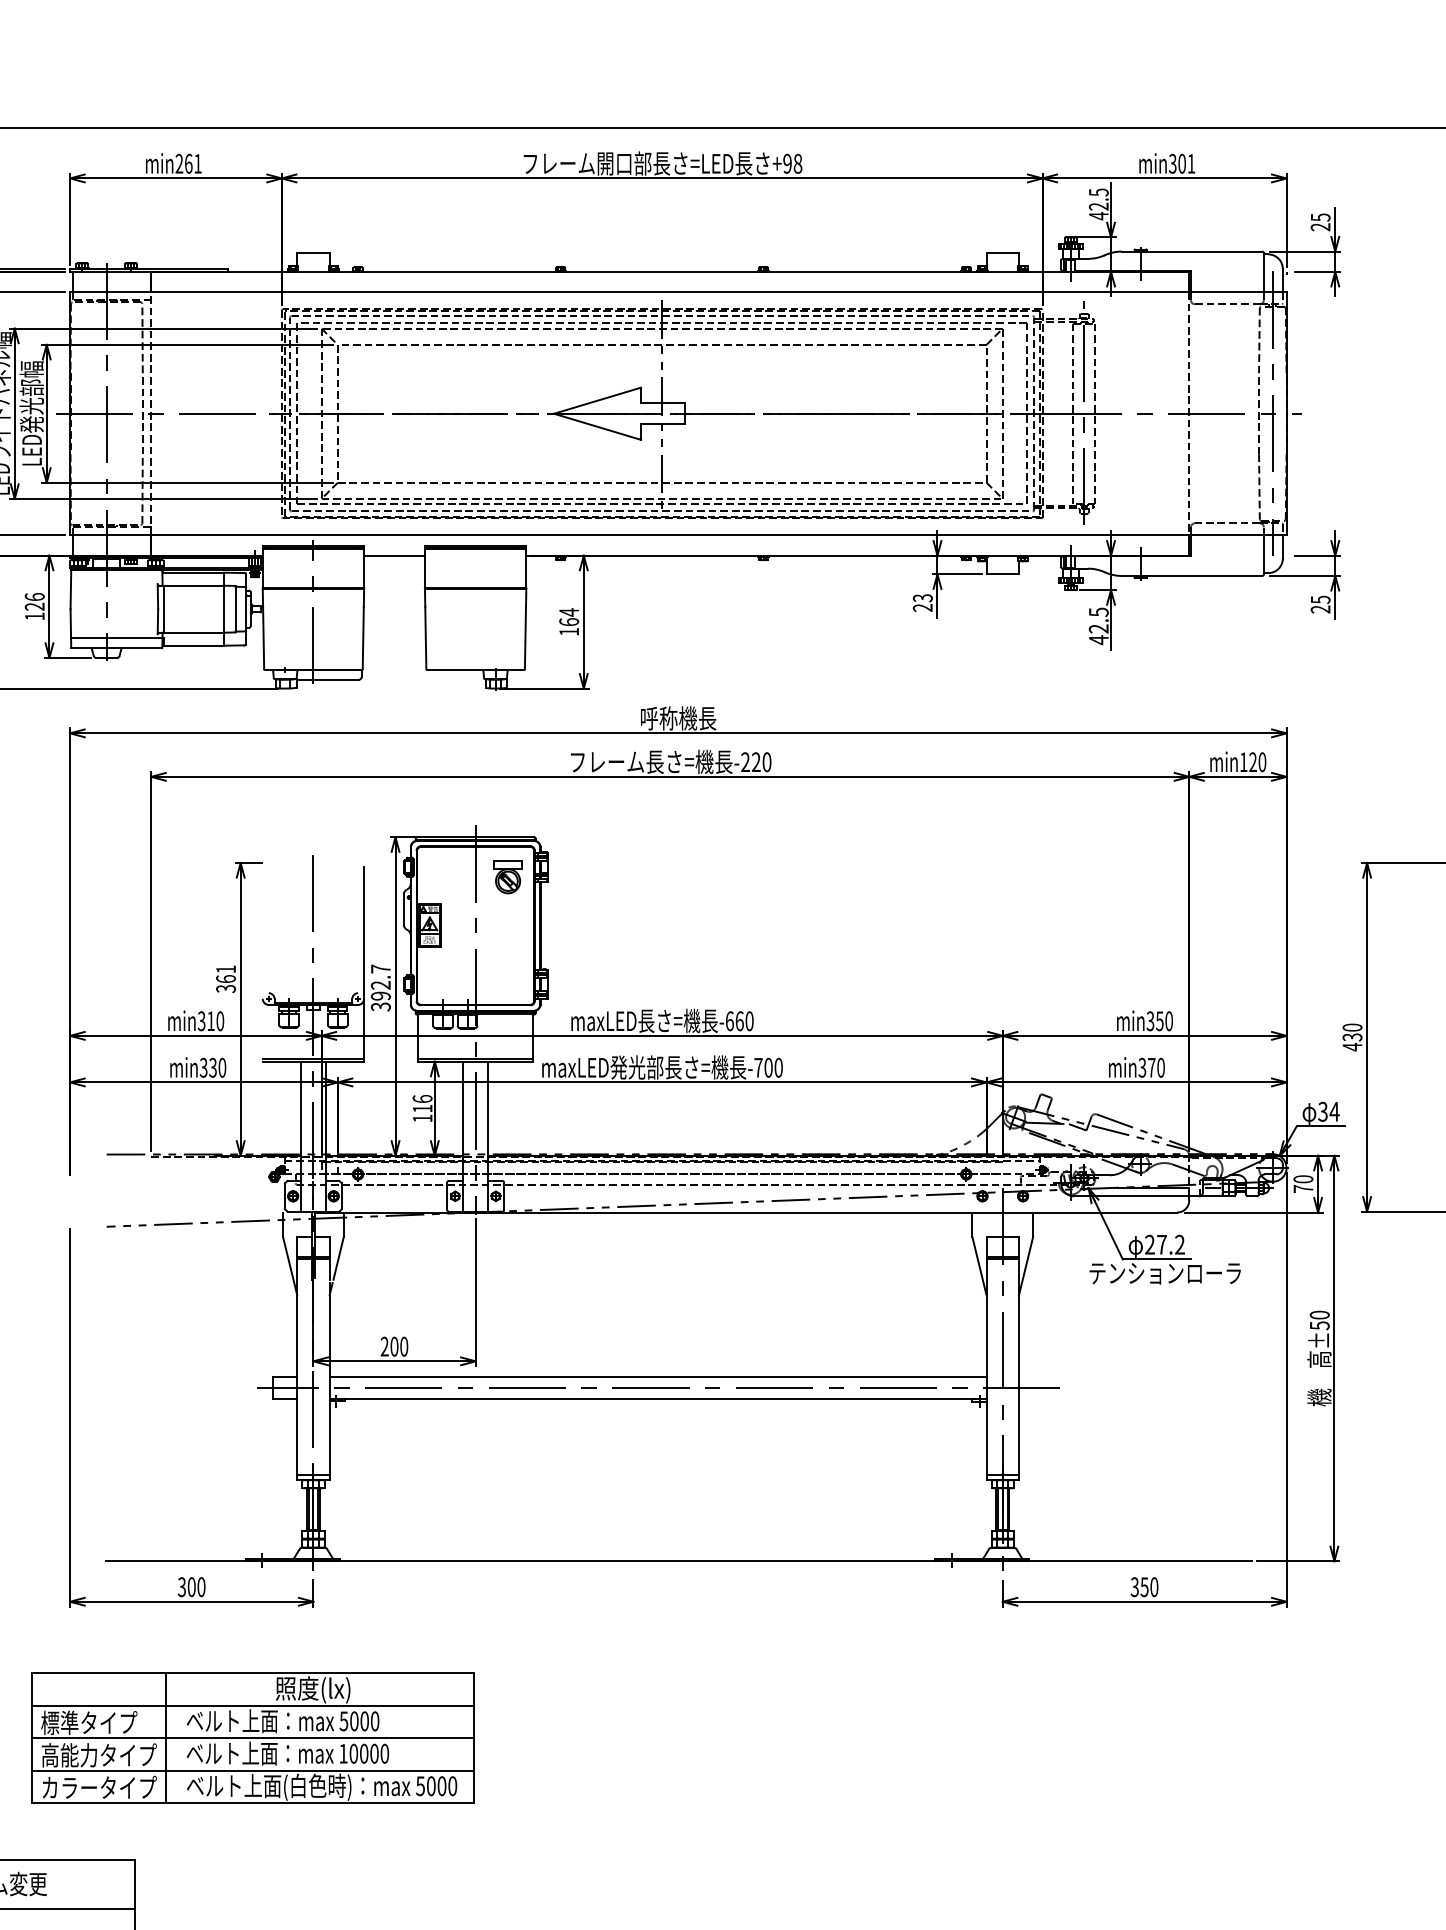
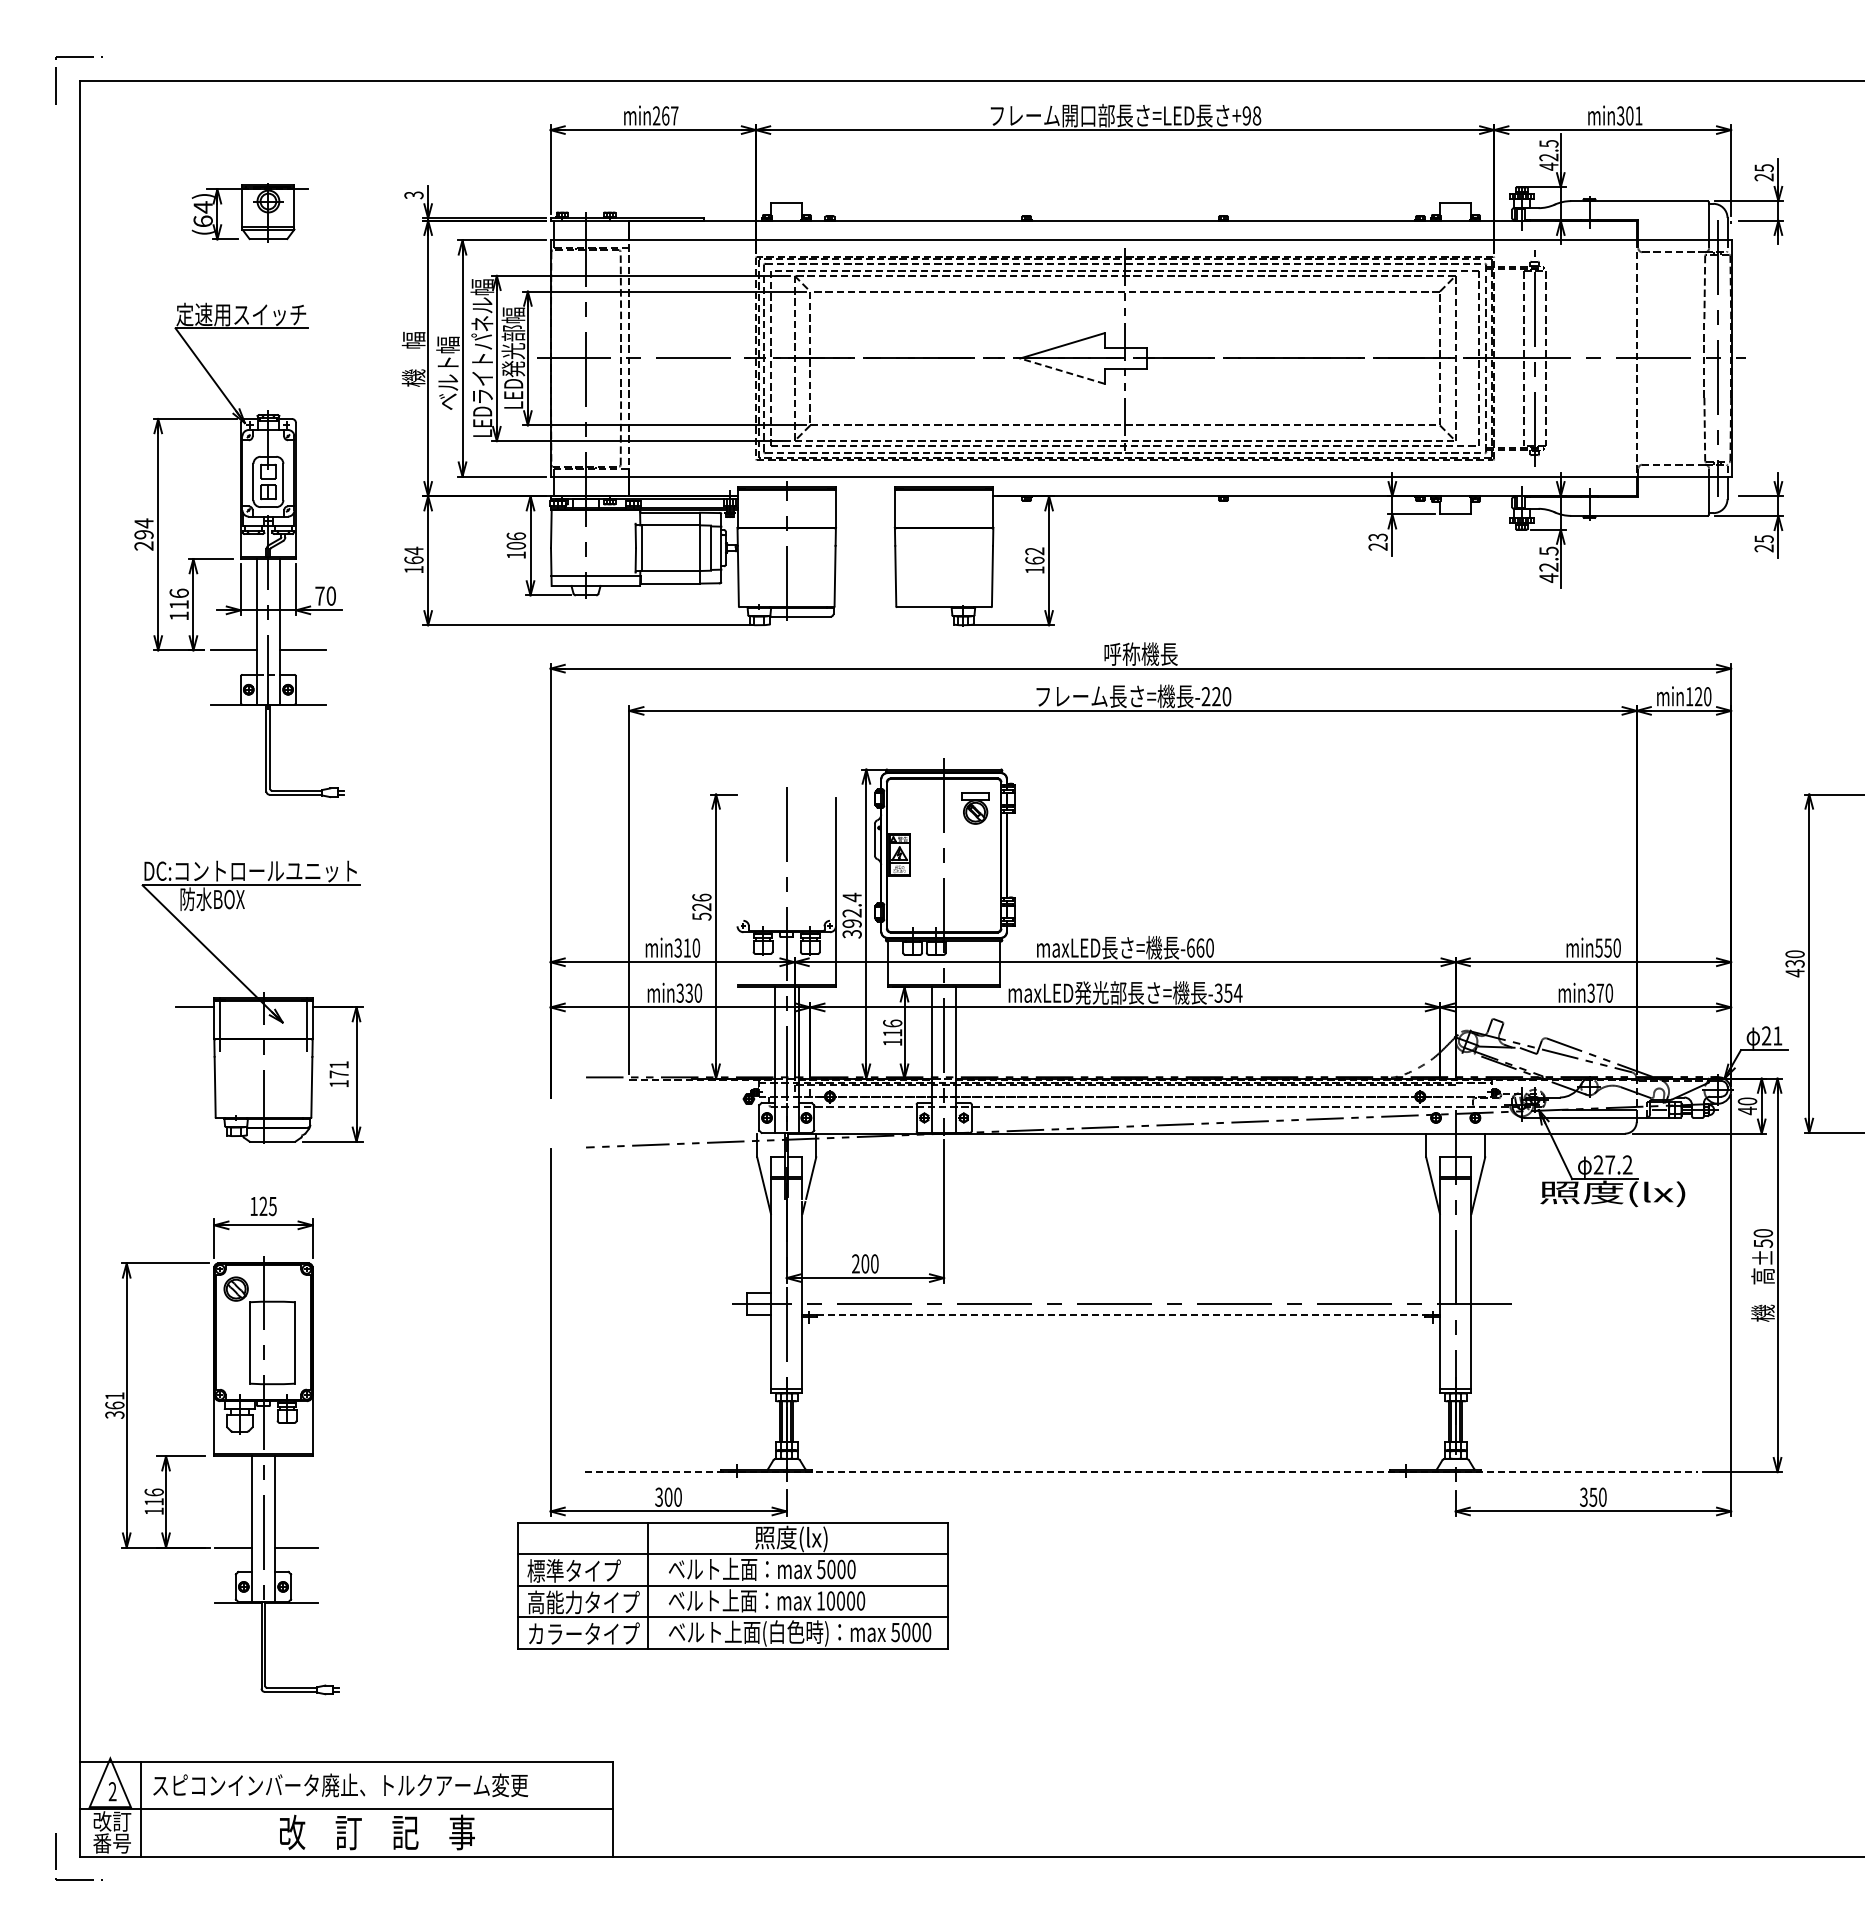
text: (197, 163) -> (674, 115), min261 -> min267
line: (596, 427) -> (1061, 371), solid -> dashed
line: (393, 555) -> (864, 496), removed
text: (35, 606) -> (516, 545), 126 -> 106
text: (568, 612) -> (1034, 551), 164 -> 162
text: (380, 969) -> (851, 897), 392.7 -> 392.4
text: (225, 978) -> (701, 906), 361 -> 526
text: (1149, 1020) -> (1598, 947), min350 -> min550
text: (768, 1067) -> (1228, 992), -700 -> -354
text: (1328, 1111) -> (1771, 1035), 34 -> 21
text: (1303, 1188) -> (1747, 1110), 70 -> 40
text: (1165, 1274) -> (1613, 1193), テンションローラ -> 照度(lx)
line: (657, 1377) -> (1120, 1293), removed
line: (665, 1398) -> (1128, 1314), solid -> dashed
line: (680, 1561) -> (1142, 1472), solid -> dashed
part: (252, 1737) -> (732, 1585), moved

